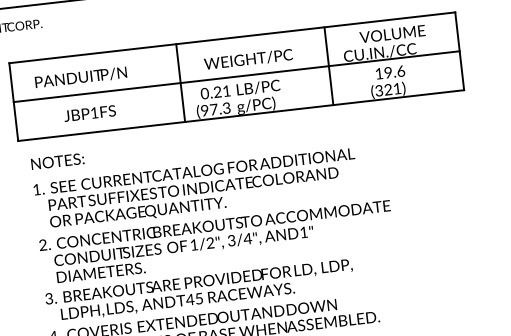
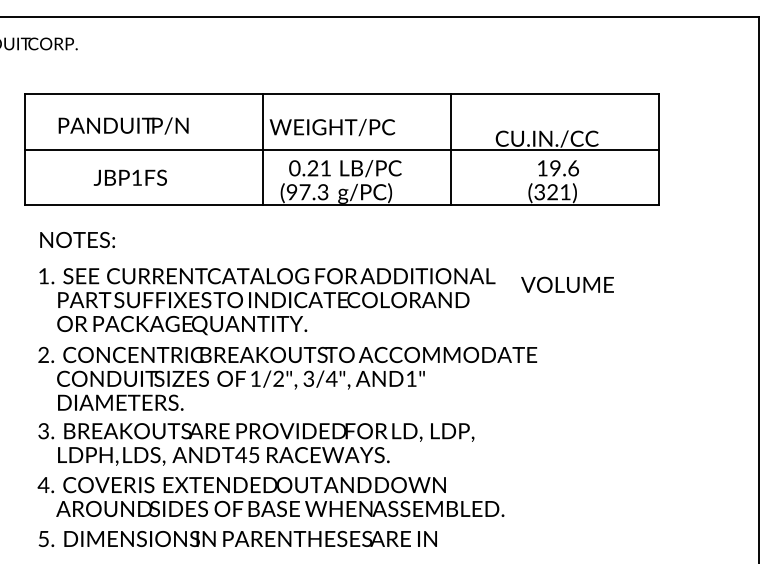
text: (392, 33) -> (567, 284), moved
text: (247, 59) -> (331, 127), moved
line: (329, 66) -> (451, 149), moved

